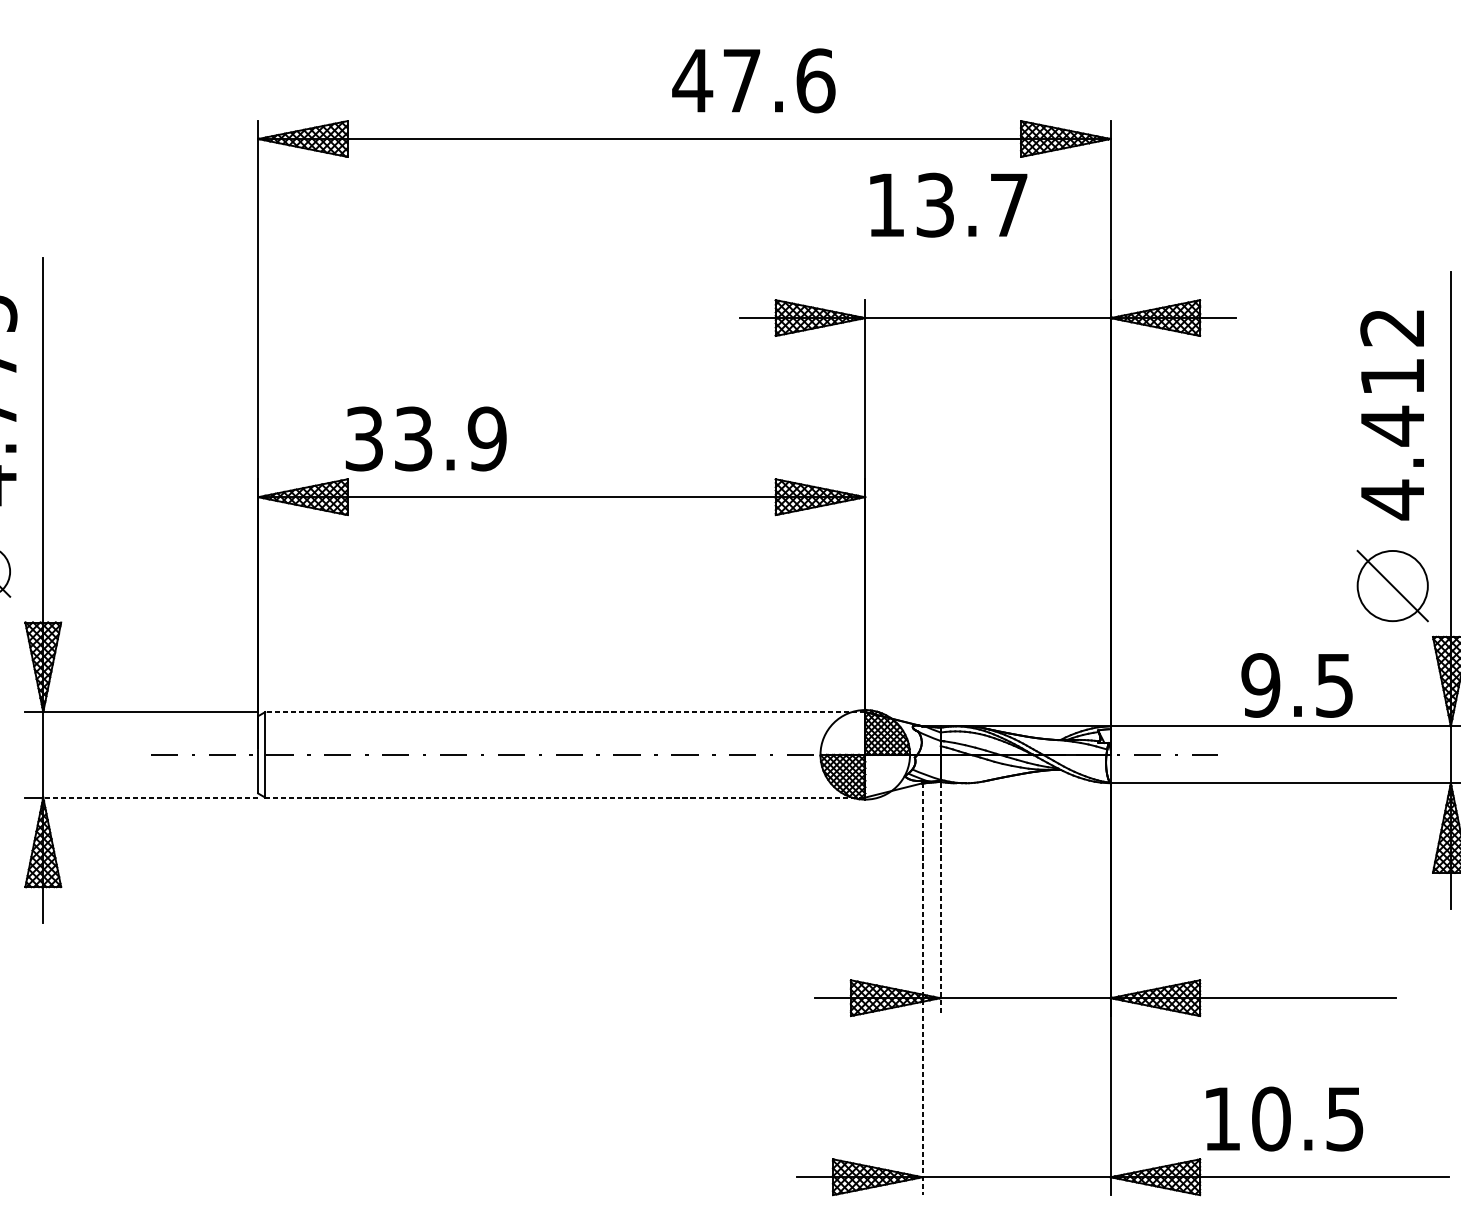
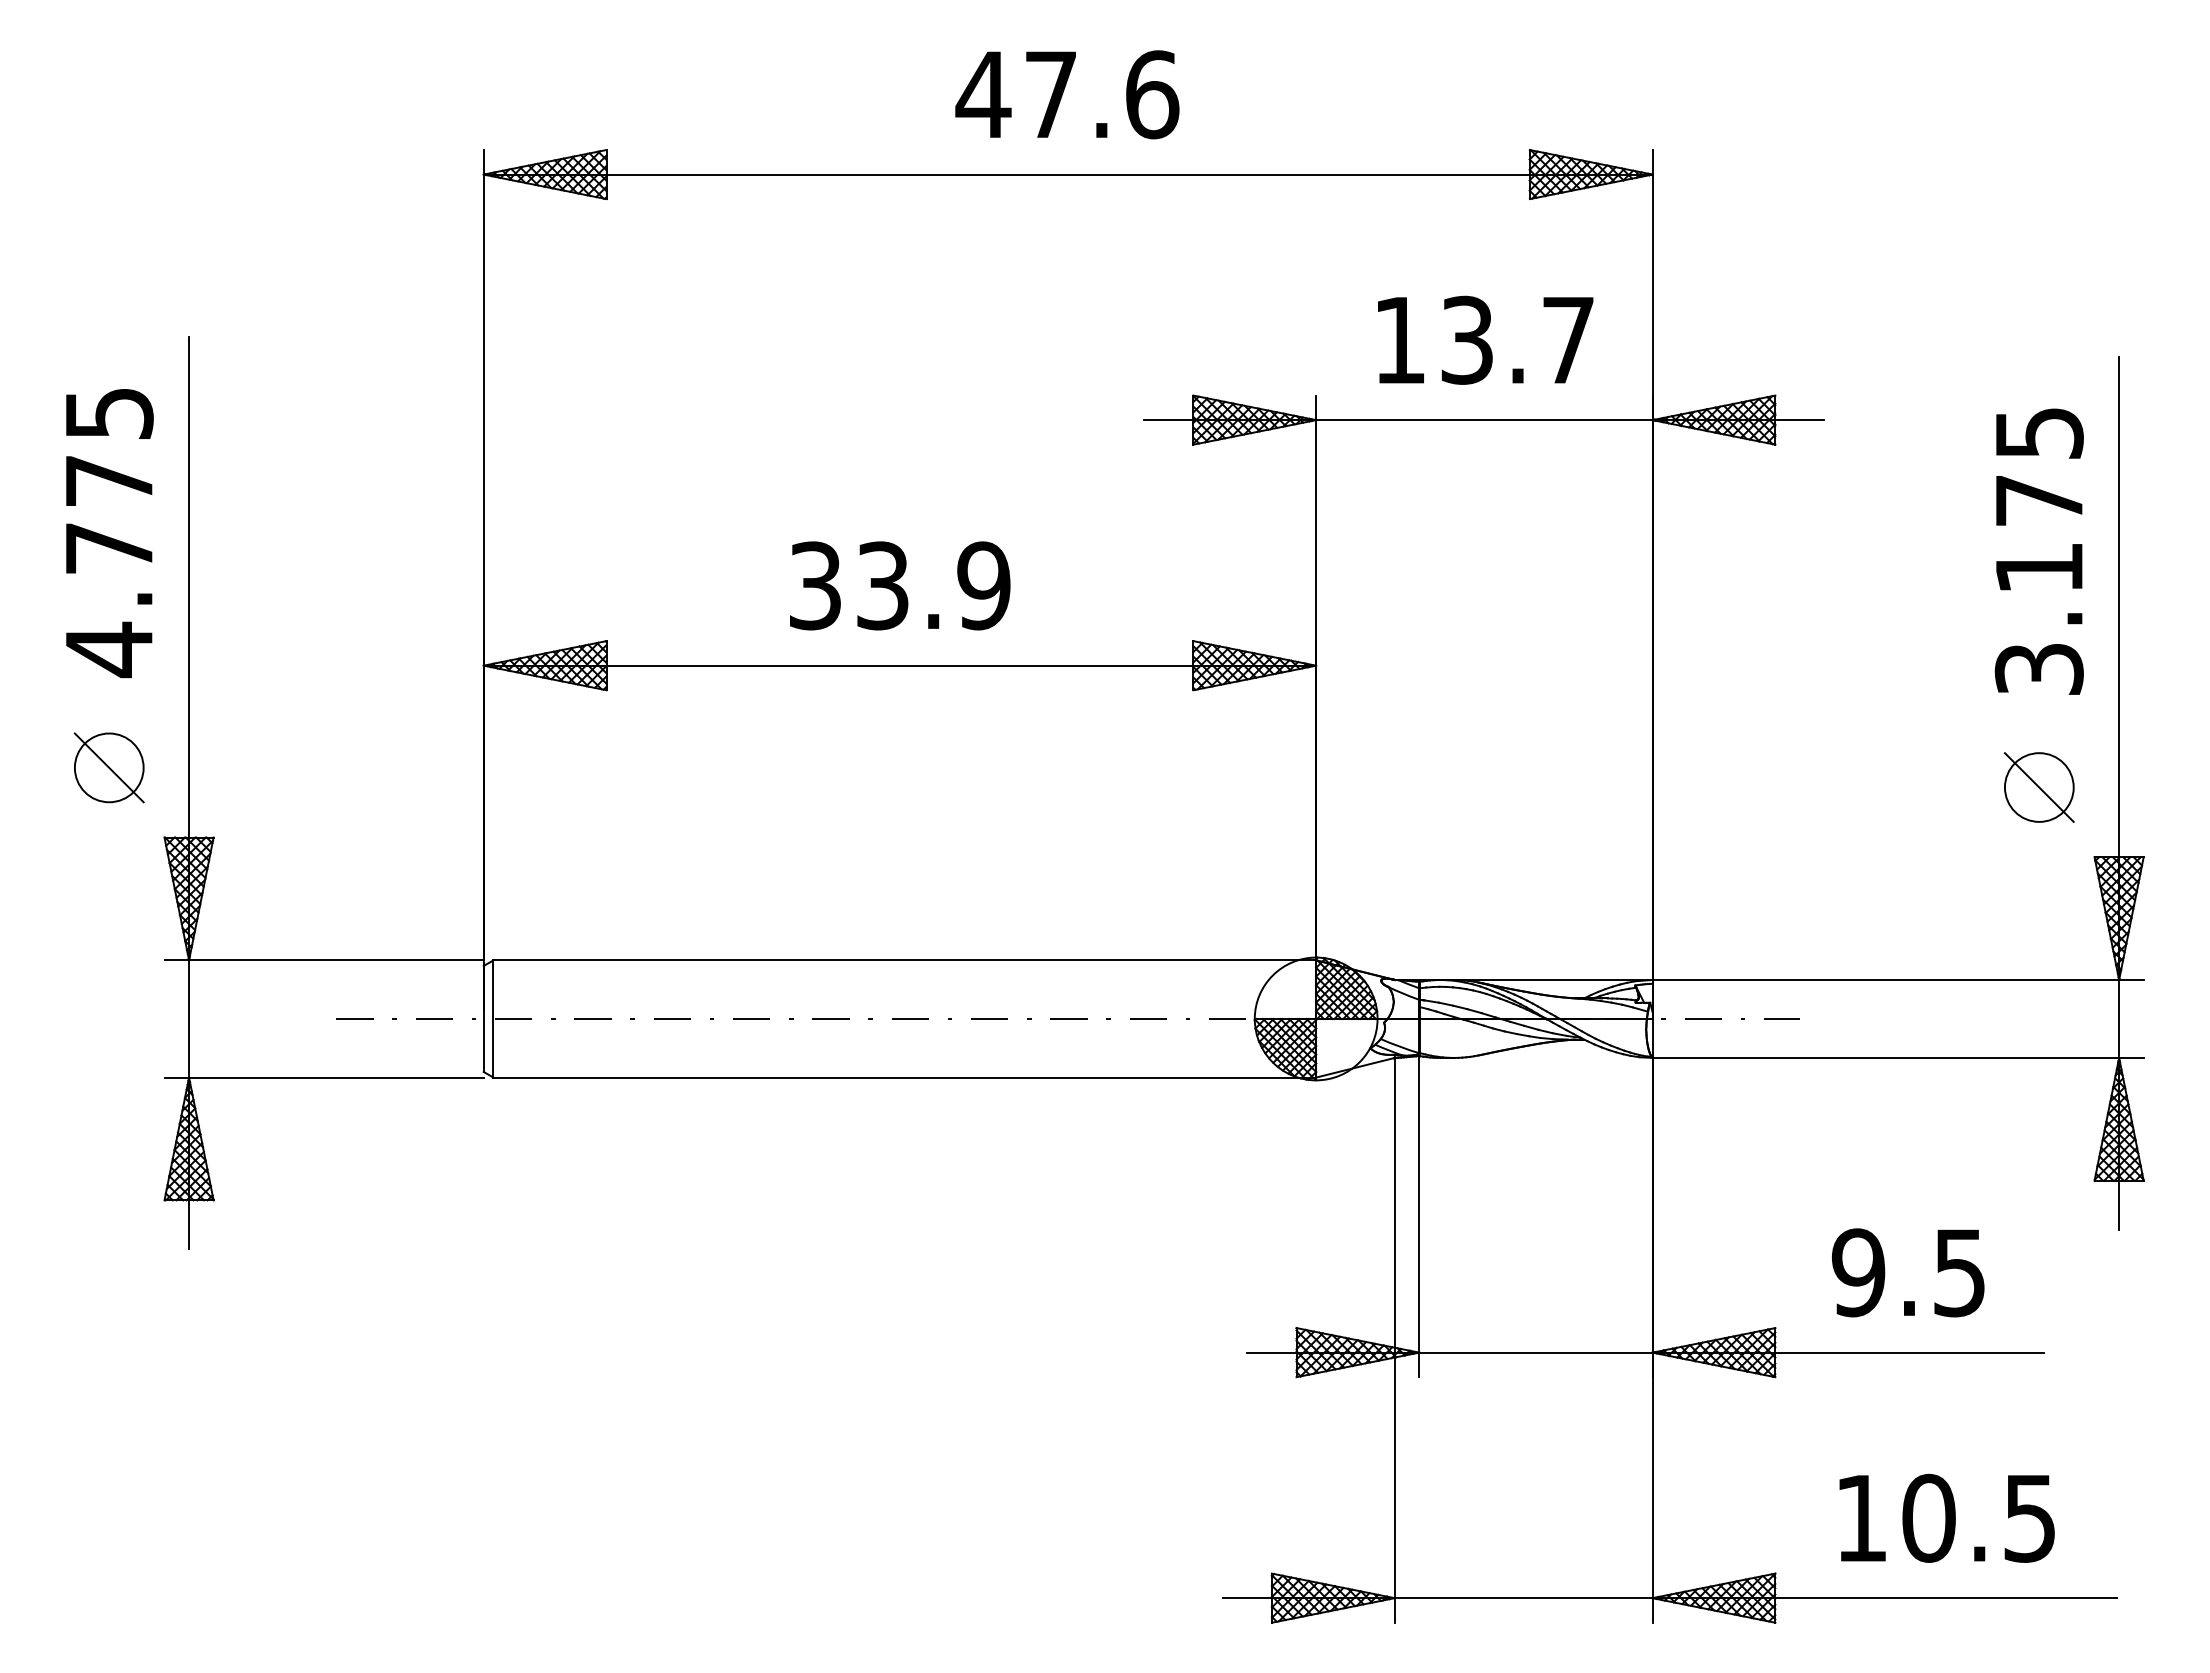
text: (753, 80) -> (1067, 94), moved
text: (948, 204) -> (1485, 339), moved
text: (1392, 414) -> (2038, 552), 4.412 -> 3.175
text: (426, 438) -> (900, 585), moved
part: (1392, 586) -> (2038, 787), size x0.71
text: (1296, 685) -> (1907, 1272), moved
line: (565, 712) -> (904, 960), dashed -> solid
line: (150, 797) -> (335, 1077), dashed -> solid
line: (565, 797) -> (905, 1077), dashed -> solid
line: (940, 899) -> (1419, 1217), dashed -> solid
line: (922, 989) -> (1394, 1340), dashed -> solid
text: (1284, 1118) -> (1946, 1517), moved

